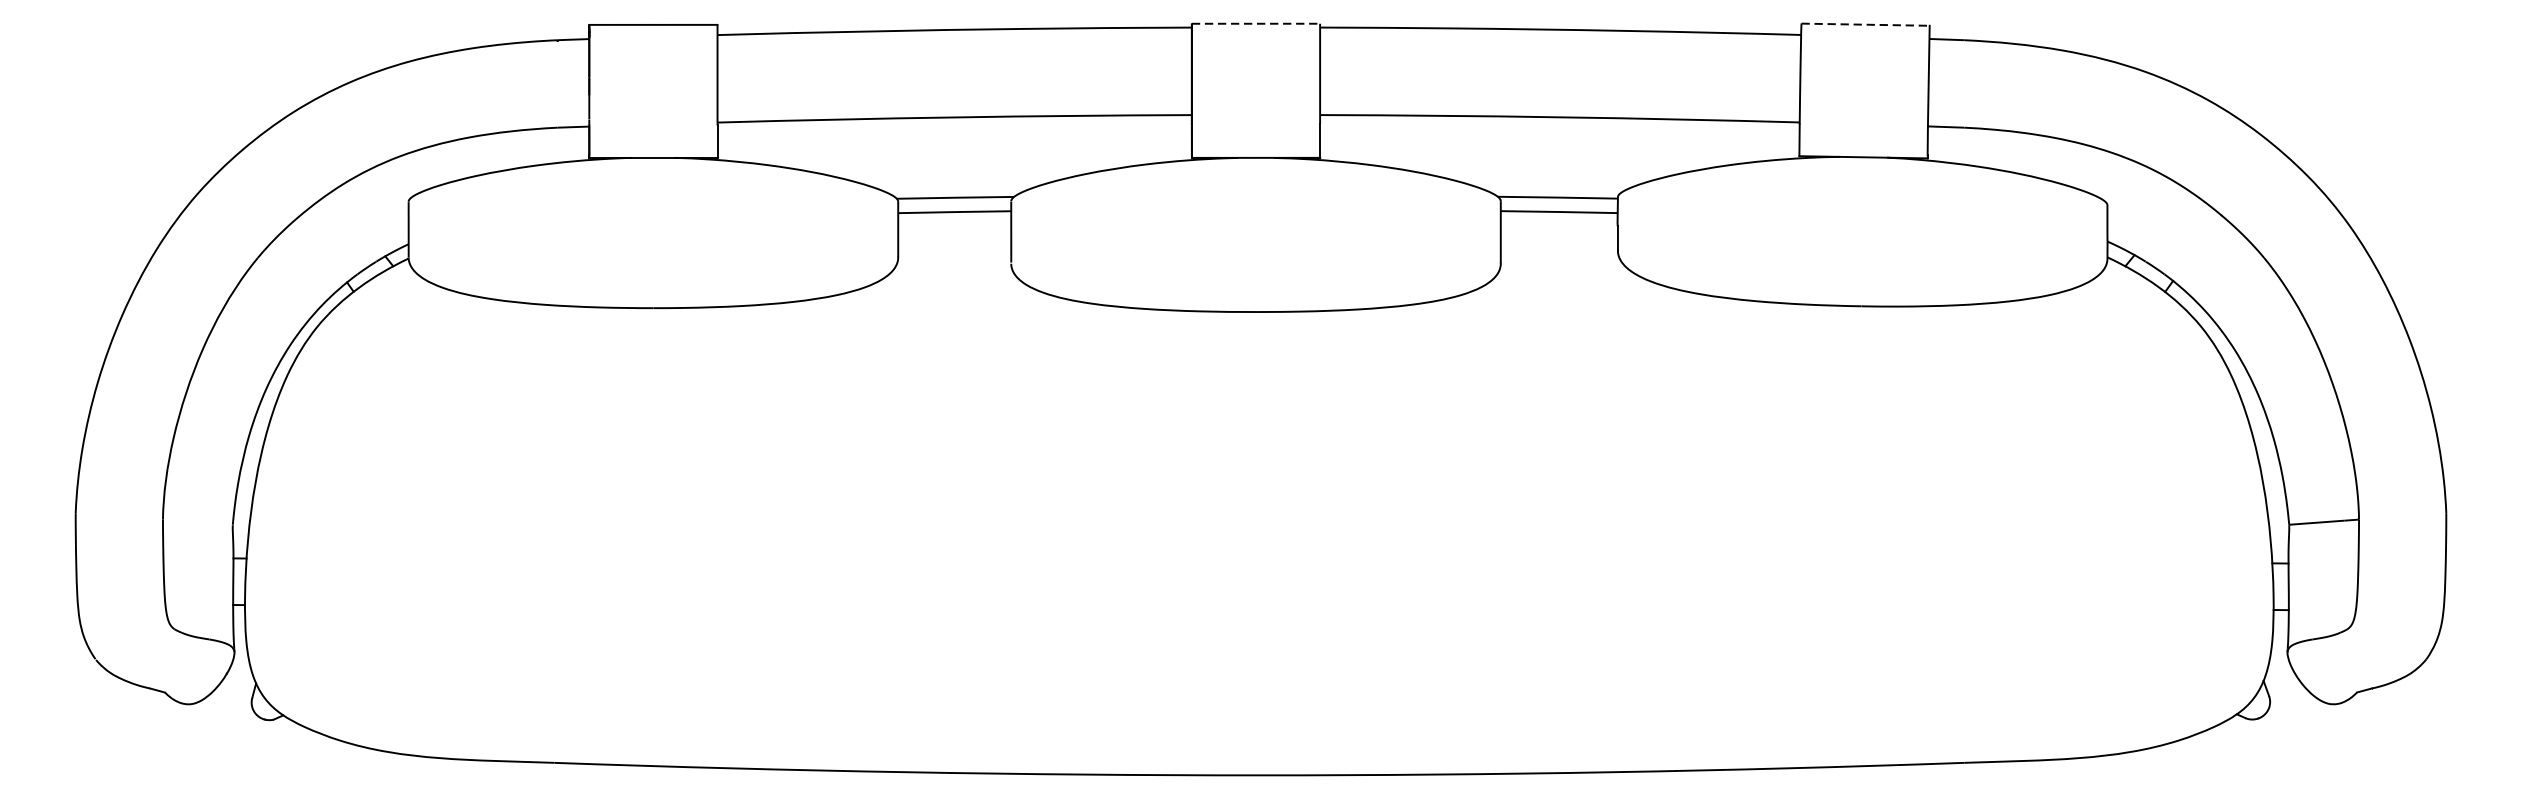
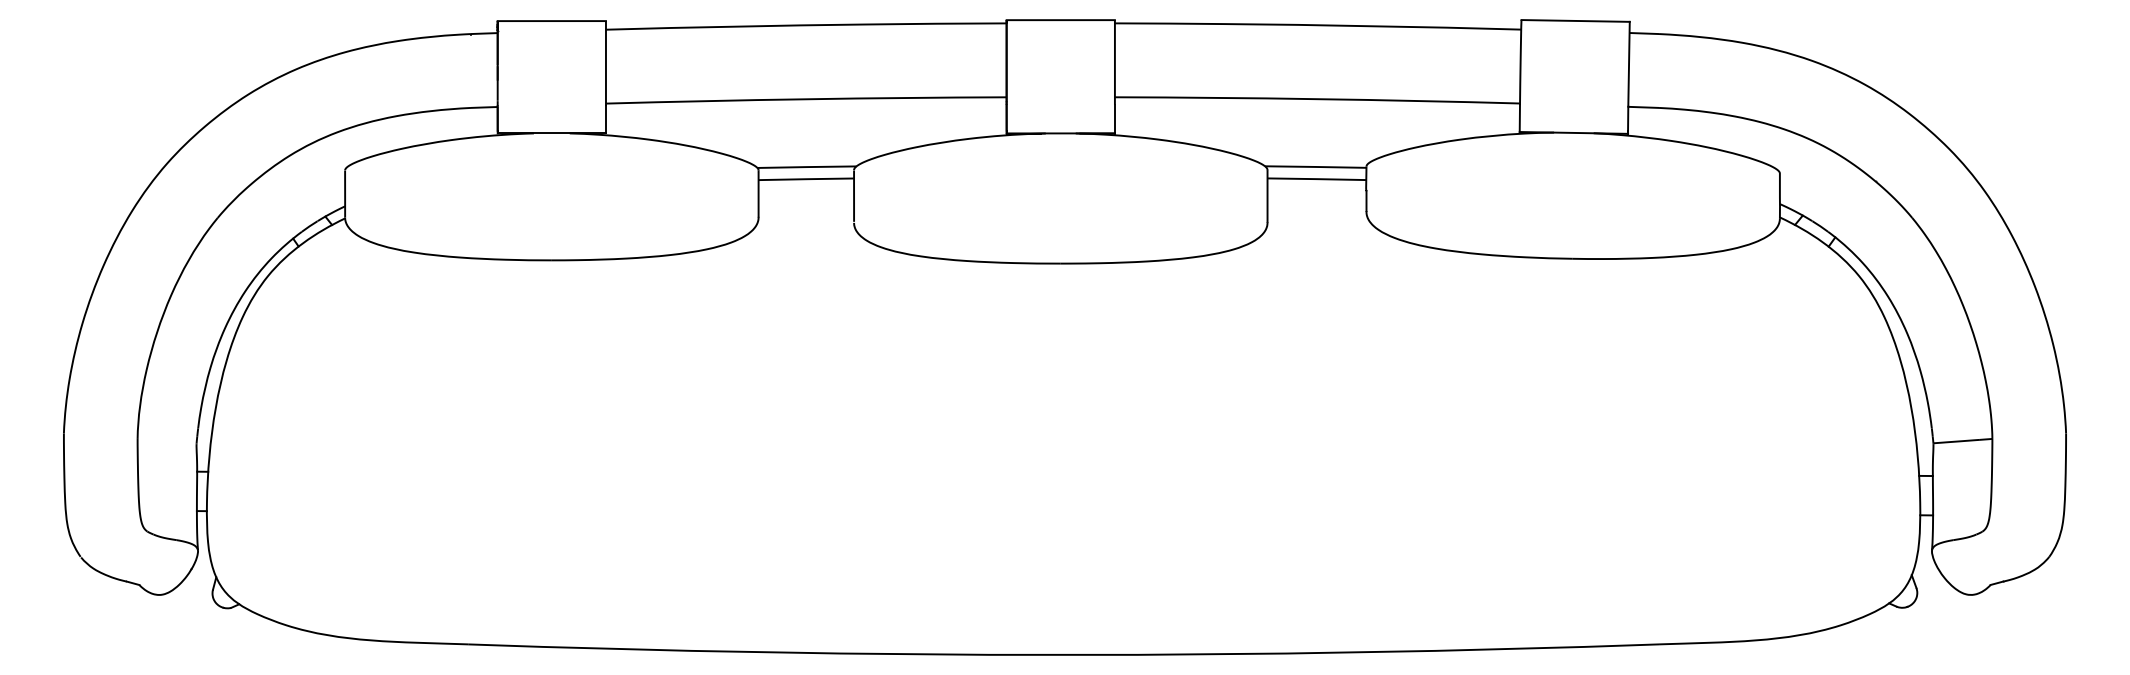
line: (1256, 24) -> (1061, 20), dashed -> solid
line: (1866, 24) -> (1576, 20), dashed -> solid

